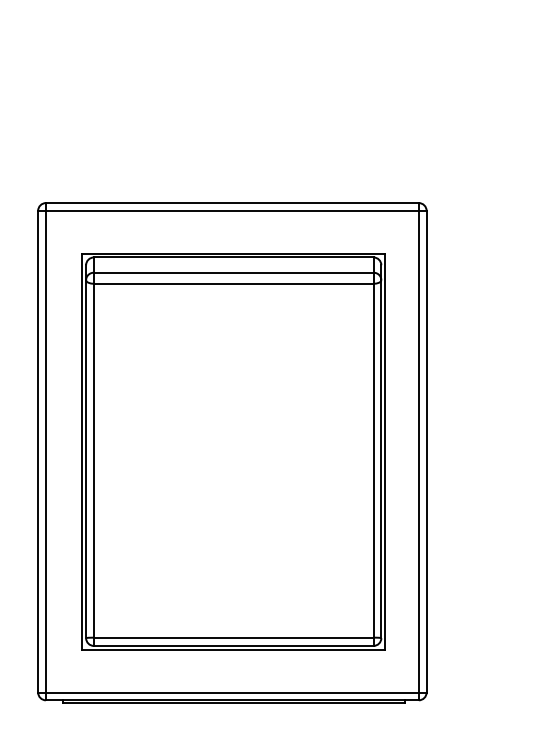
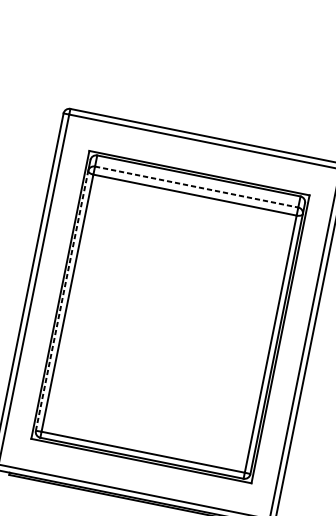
line: (233, 272) -> (196, 186), solid -> dashed
line: (86, 458) -> (62, 300), solid -> dashed

